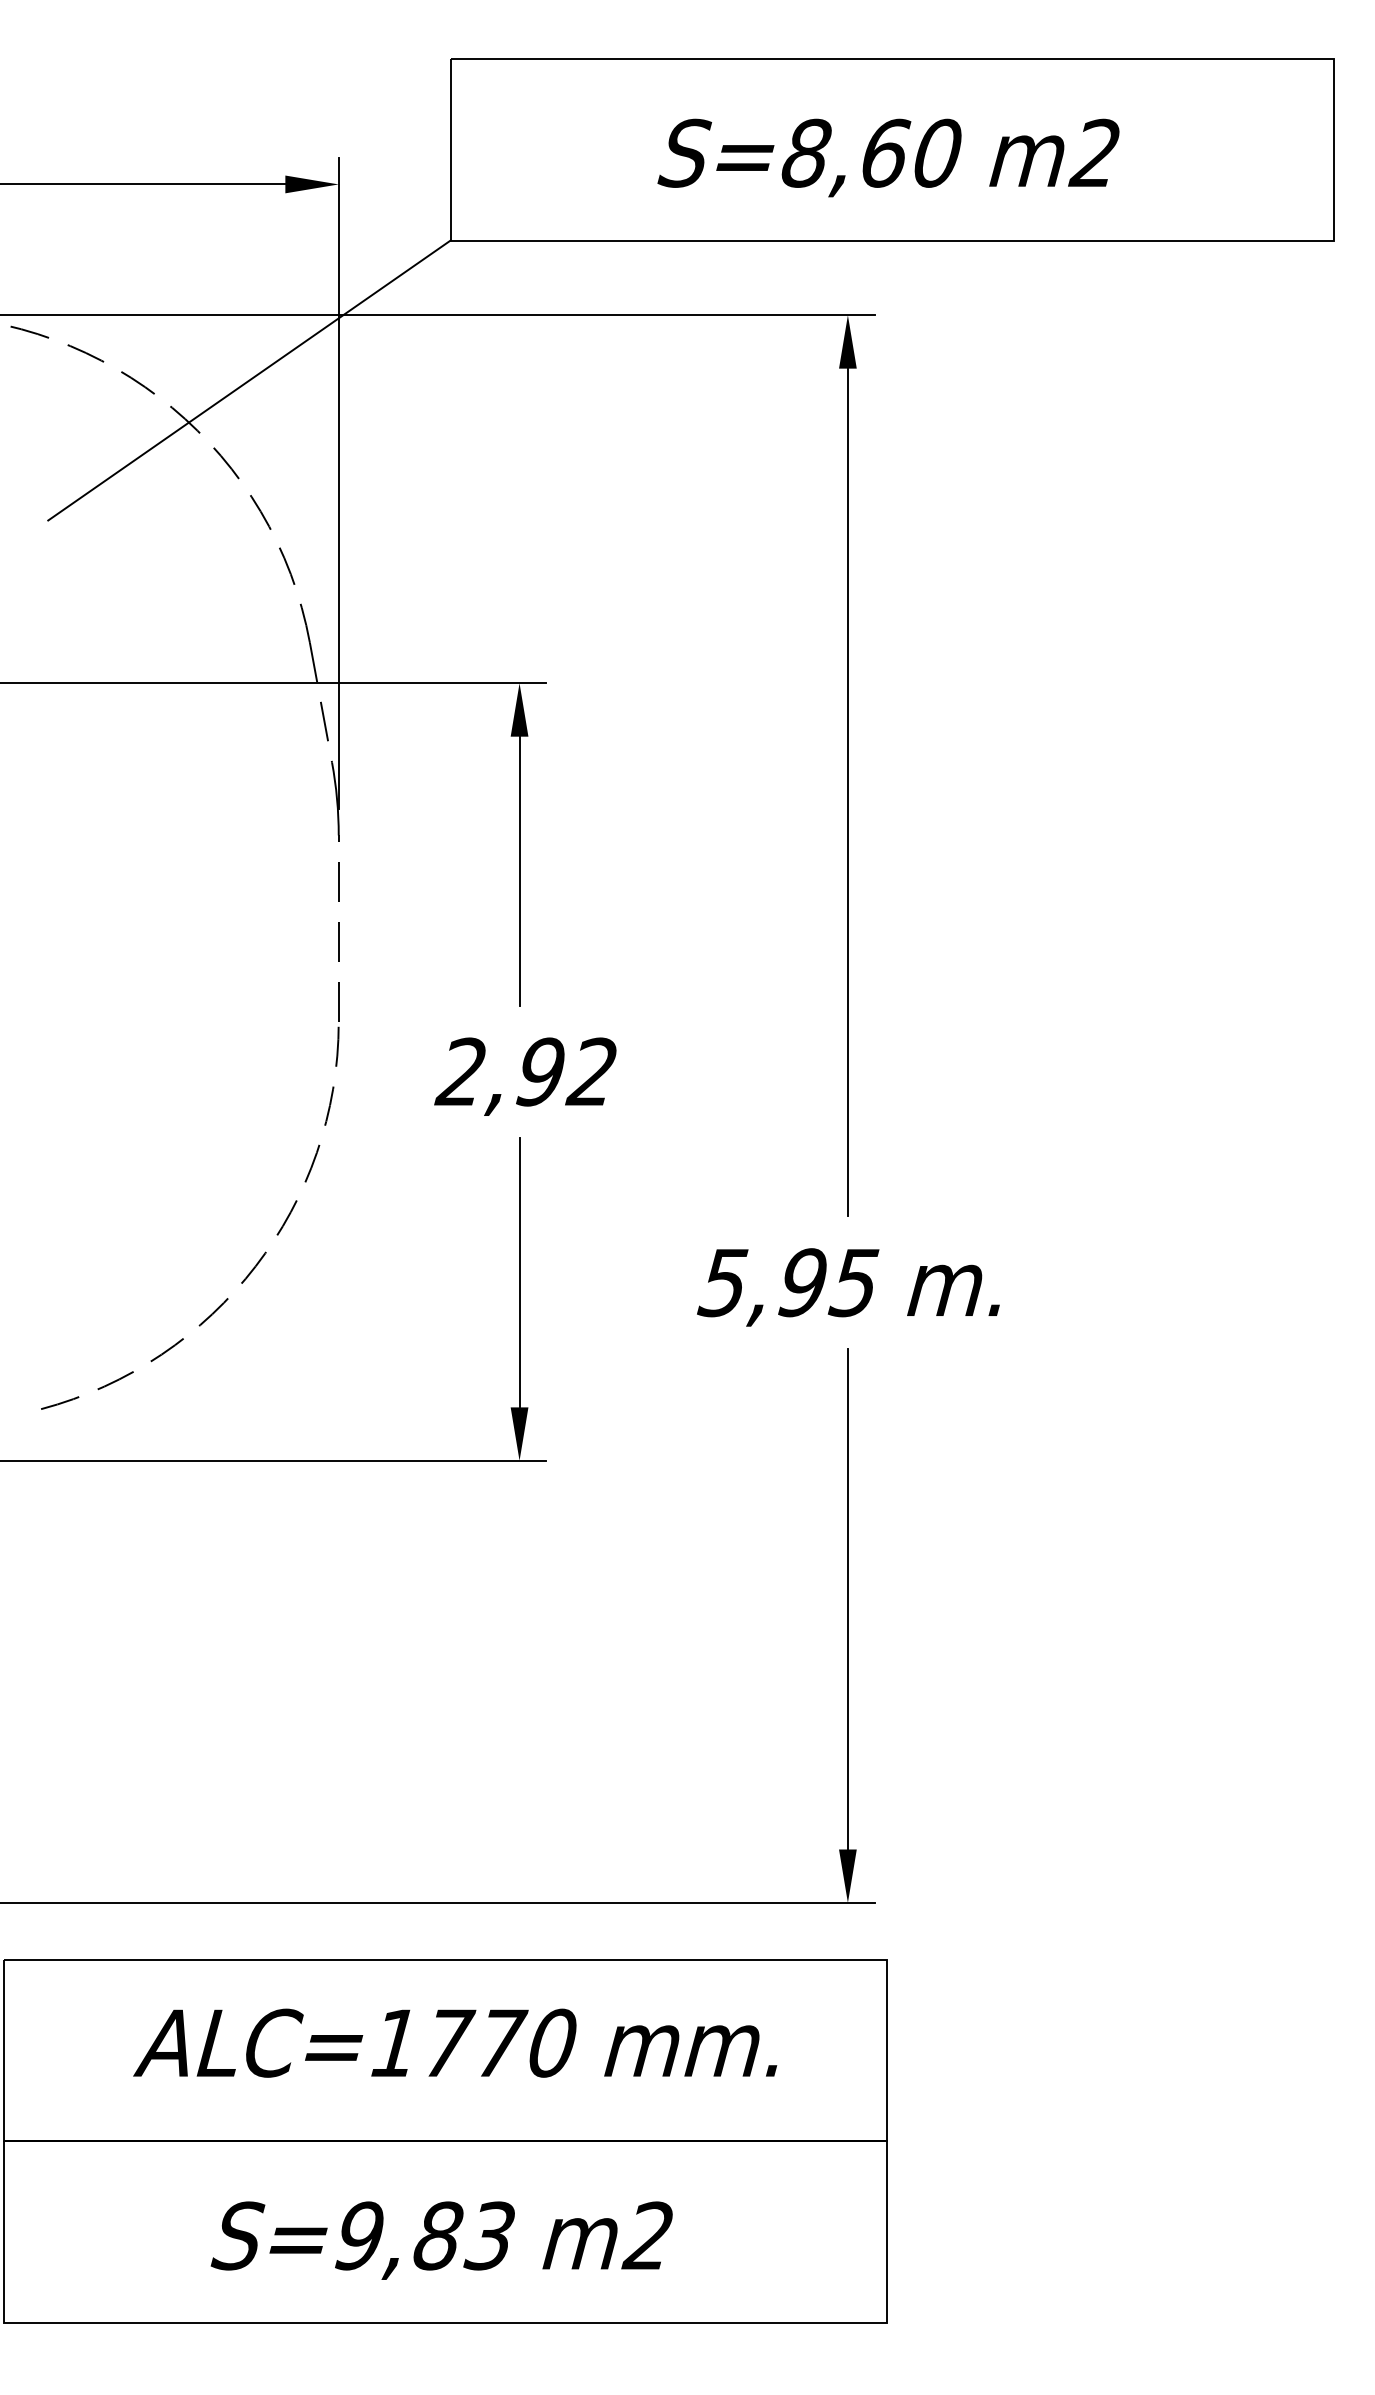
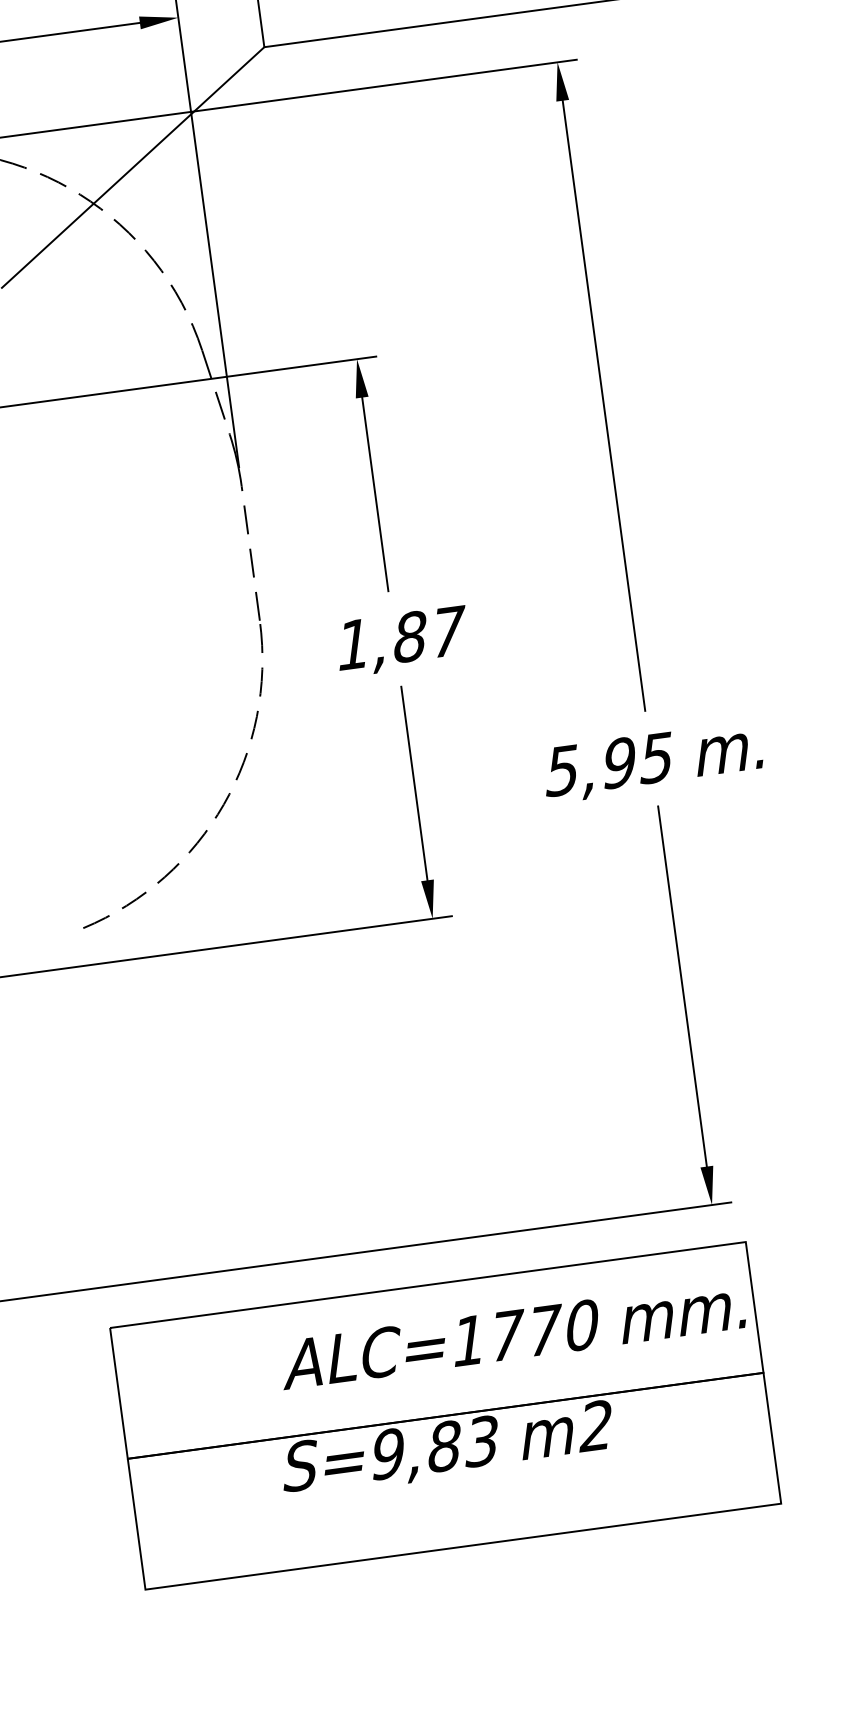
text: (527, 1071) -> (400, 637), 2,92 -> 1,87
text: (455, 2042) -> (512, 1334), moved
text: (441, 2240) -> (447, 1449), moved

